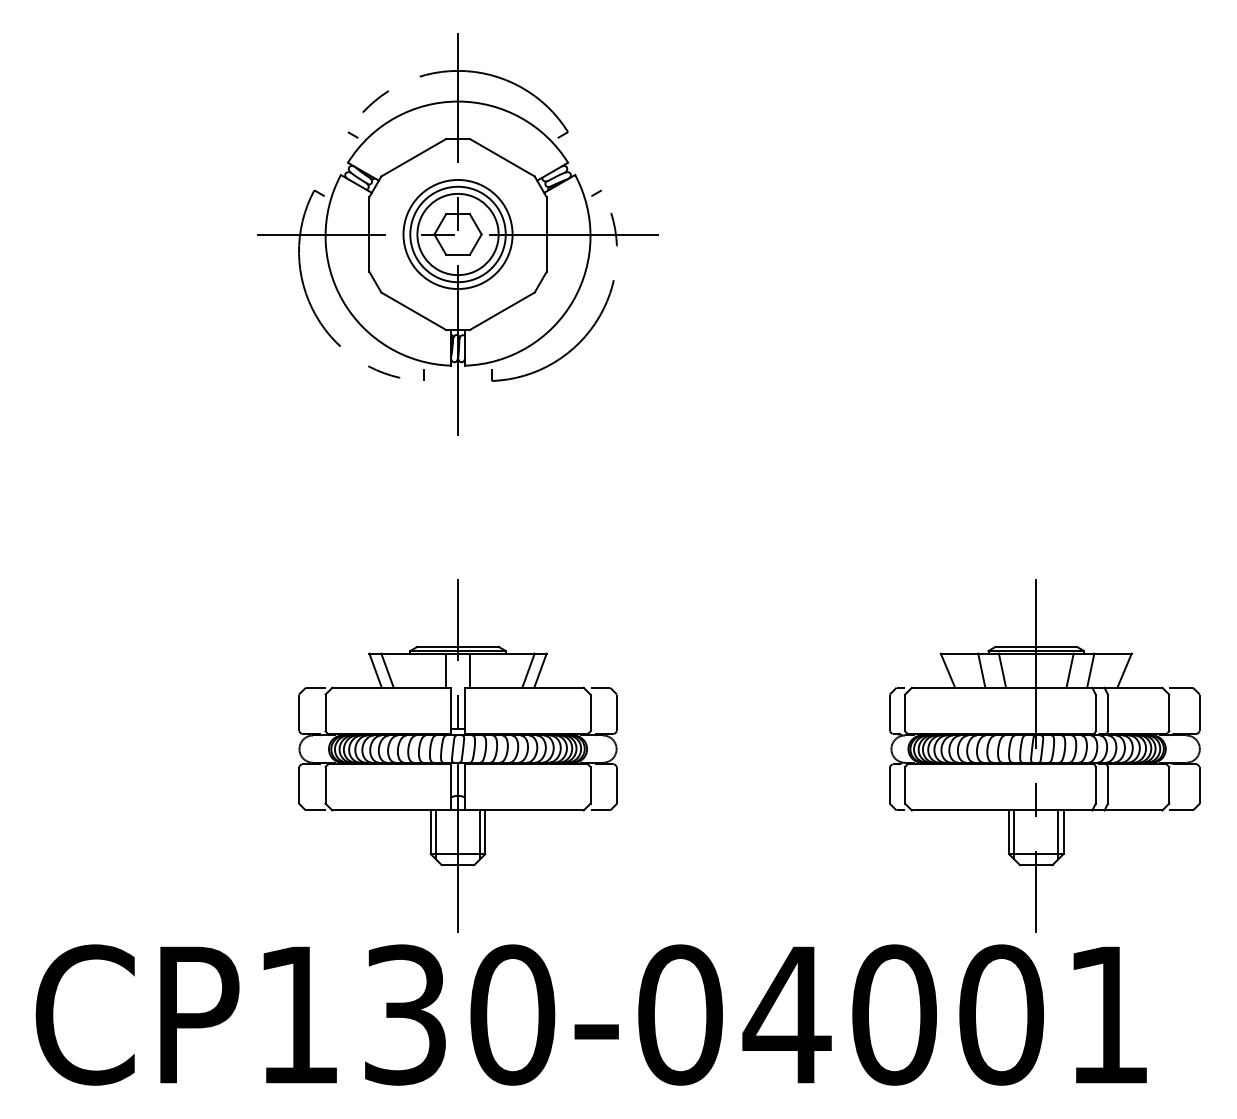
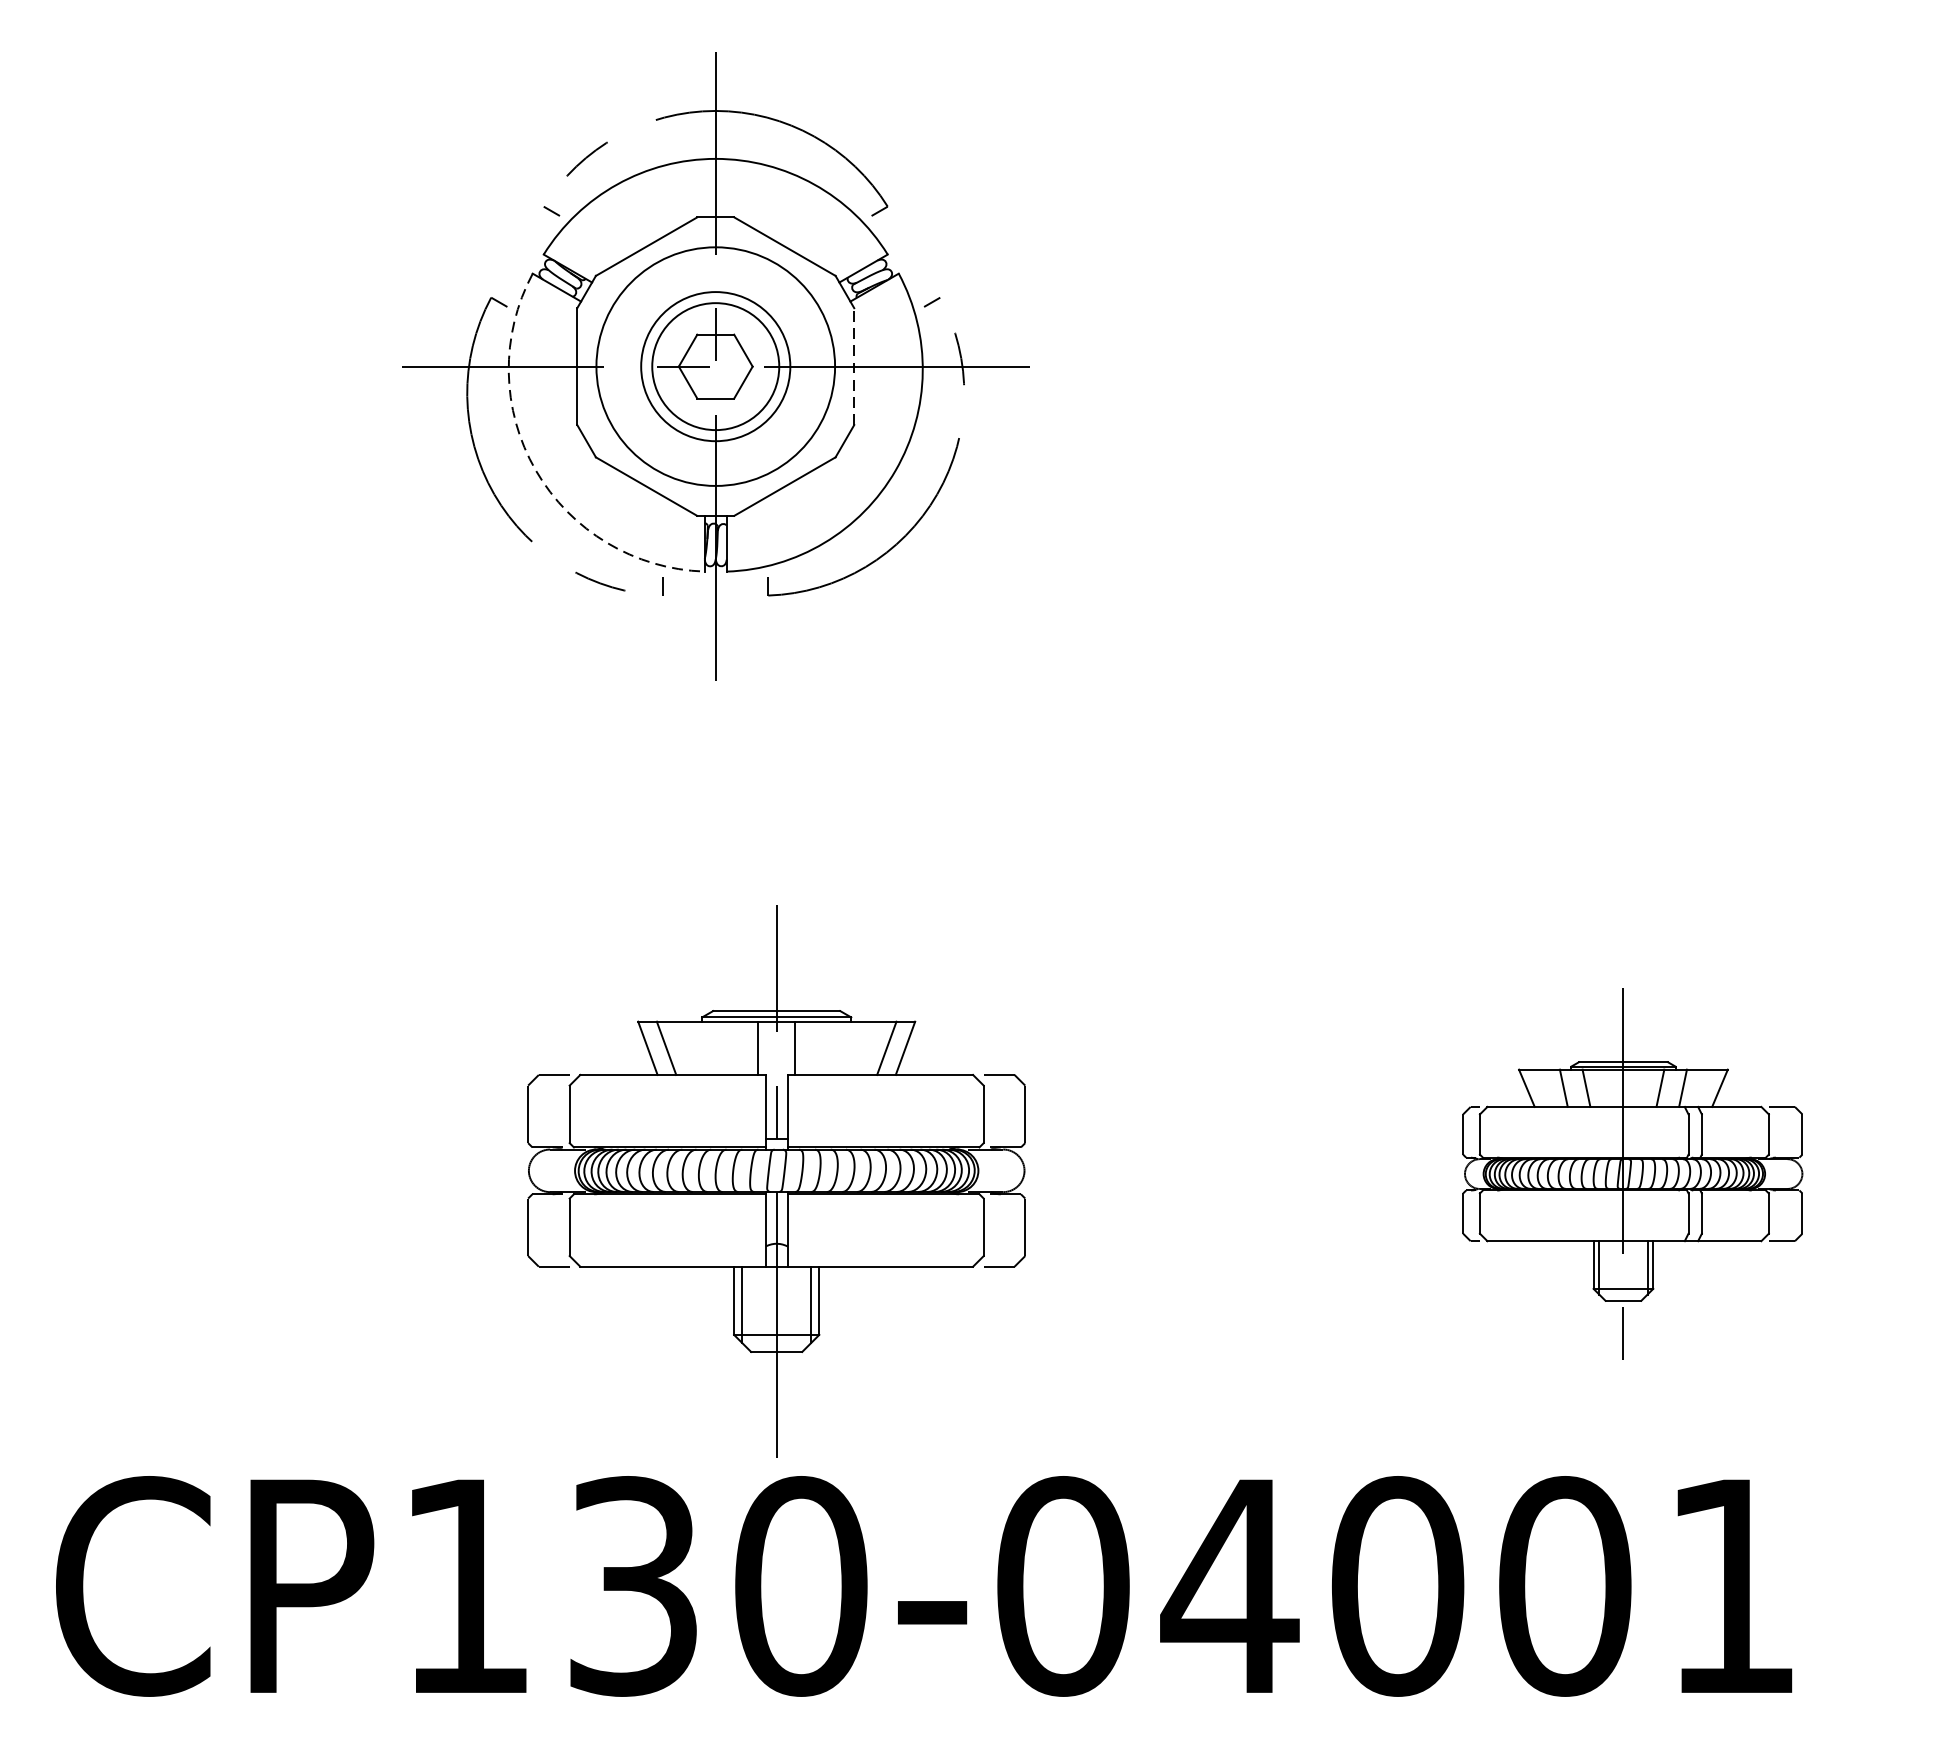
circle: (457, 234) -> (714, 366), size x1.4
line: (546, 234) -> (853, 366), solid -> dashed
arc: (342, 300) -> (535, 469), solid -> dashed
part: (457, 755) -> (775, 1180), moved
part: (1044, 755) -> (1632, 1180), size x0.7

